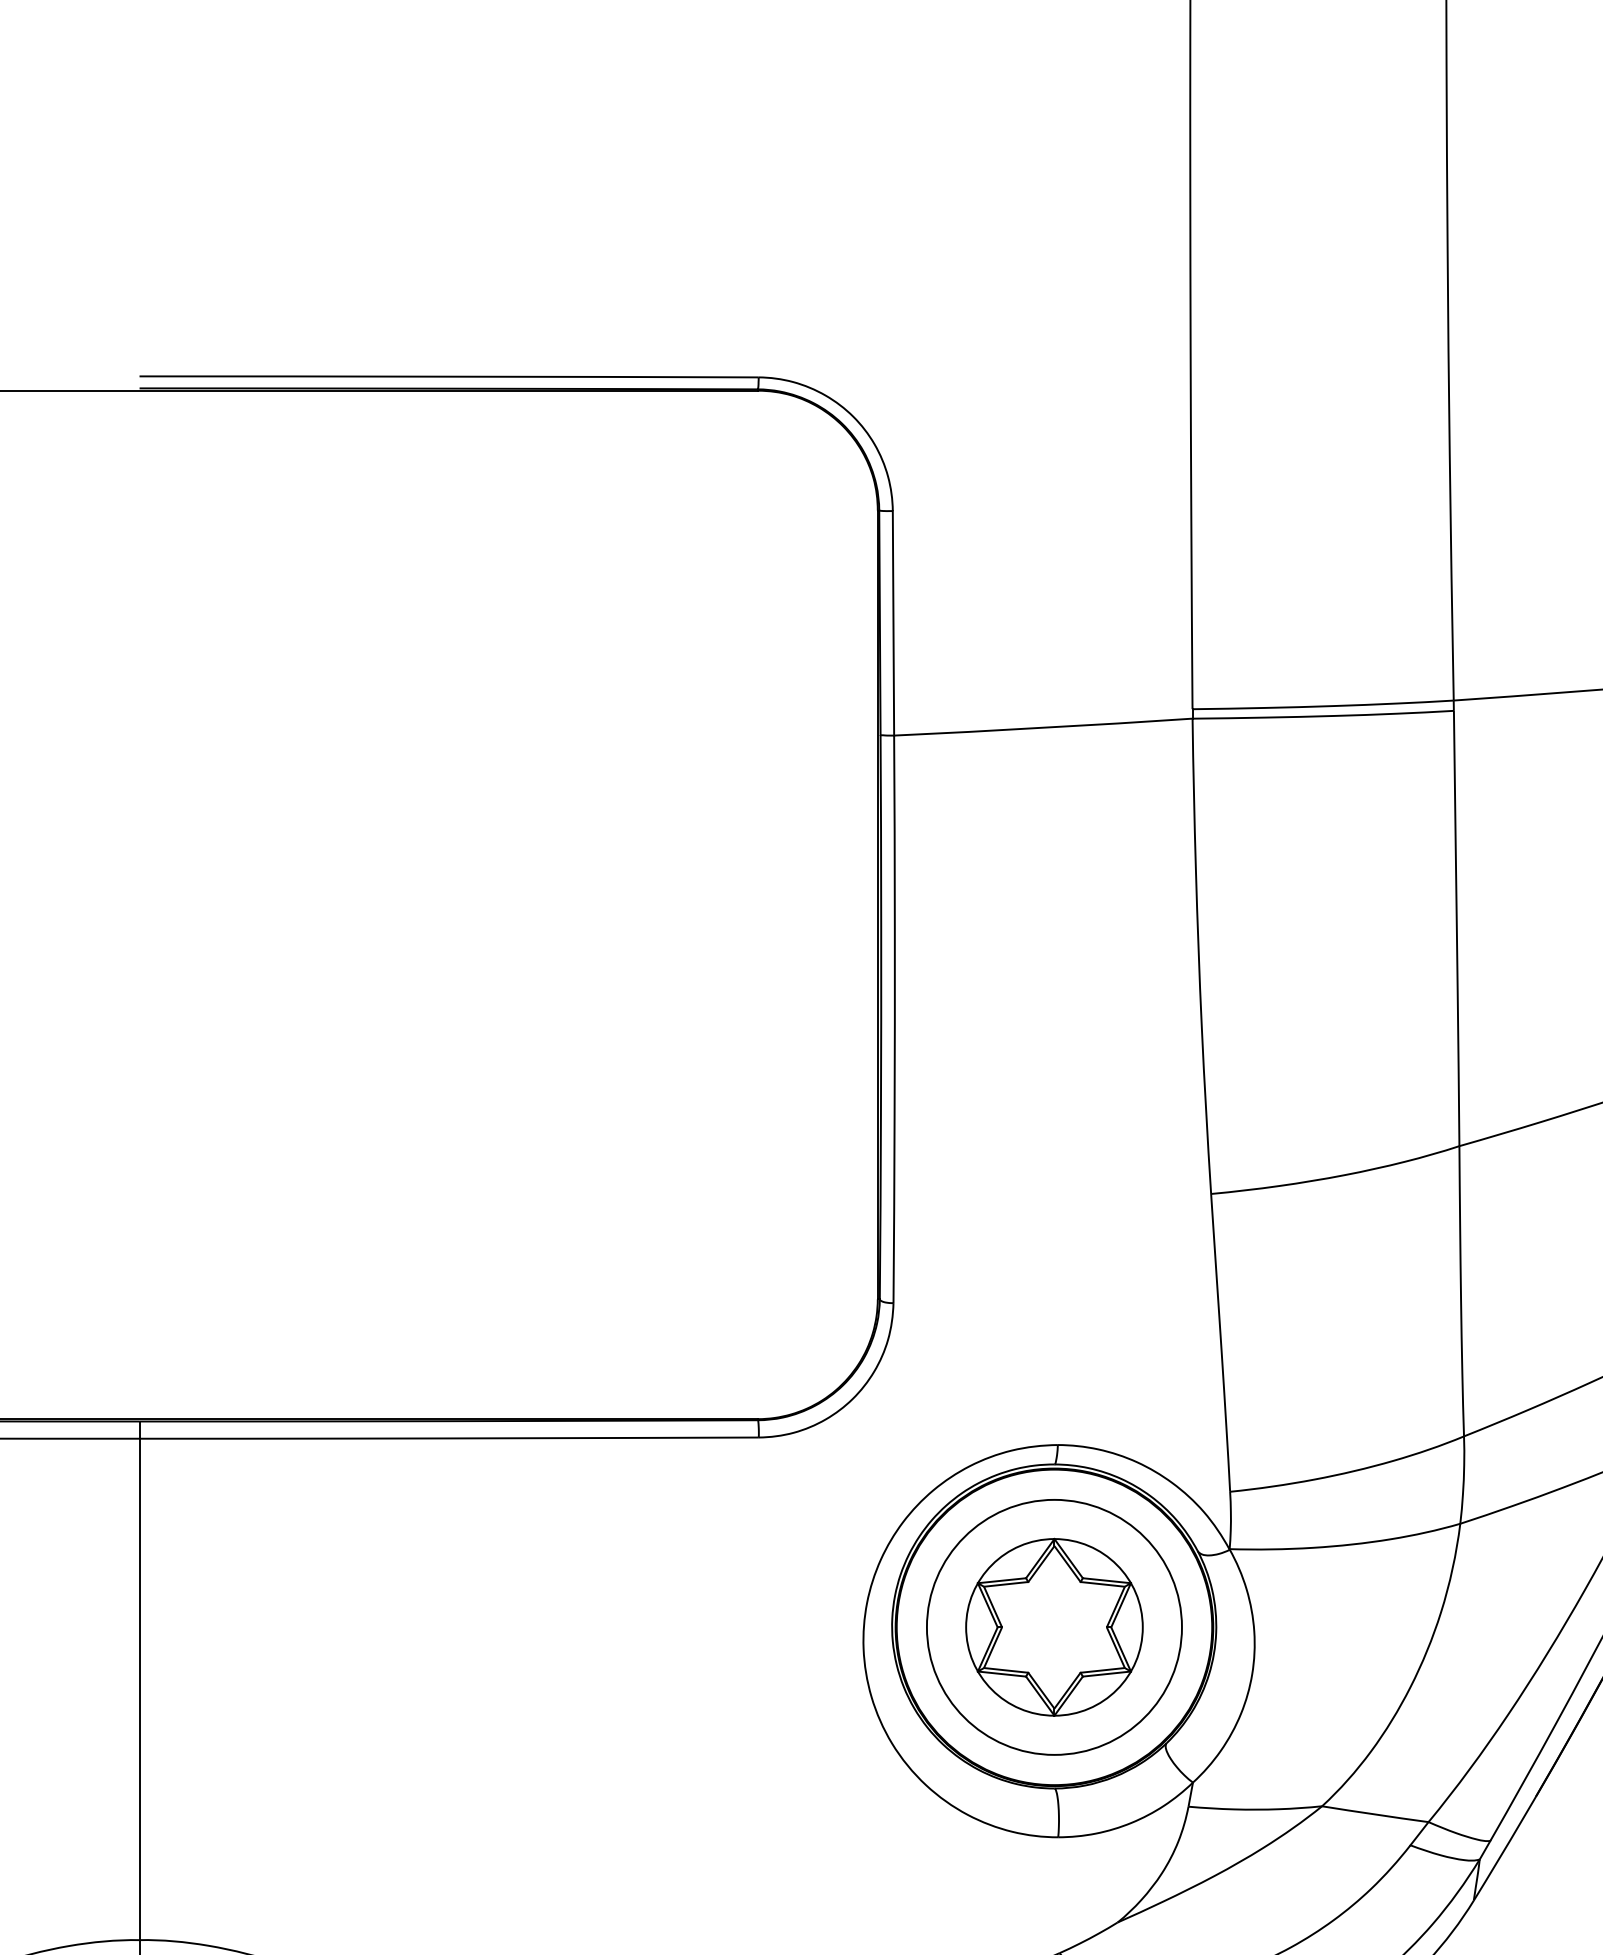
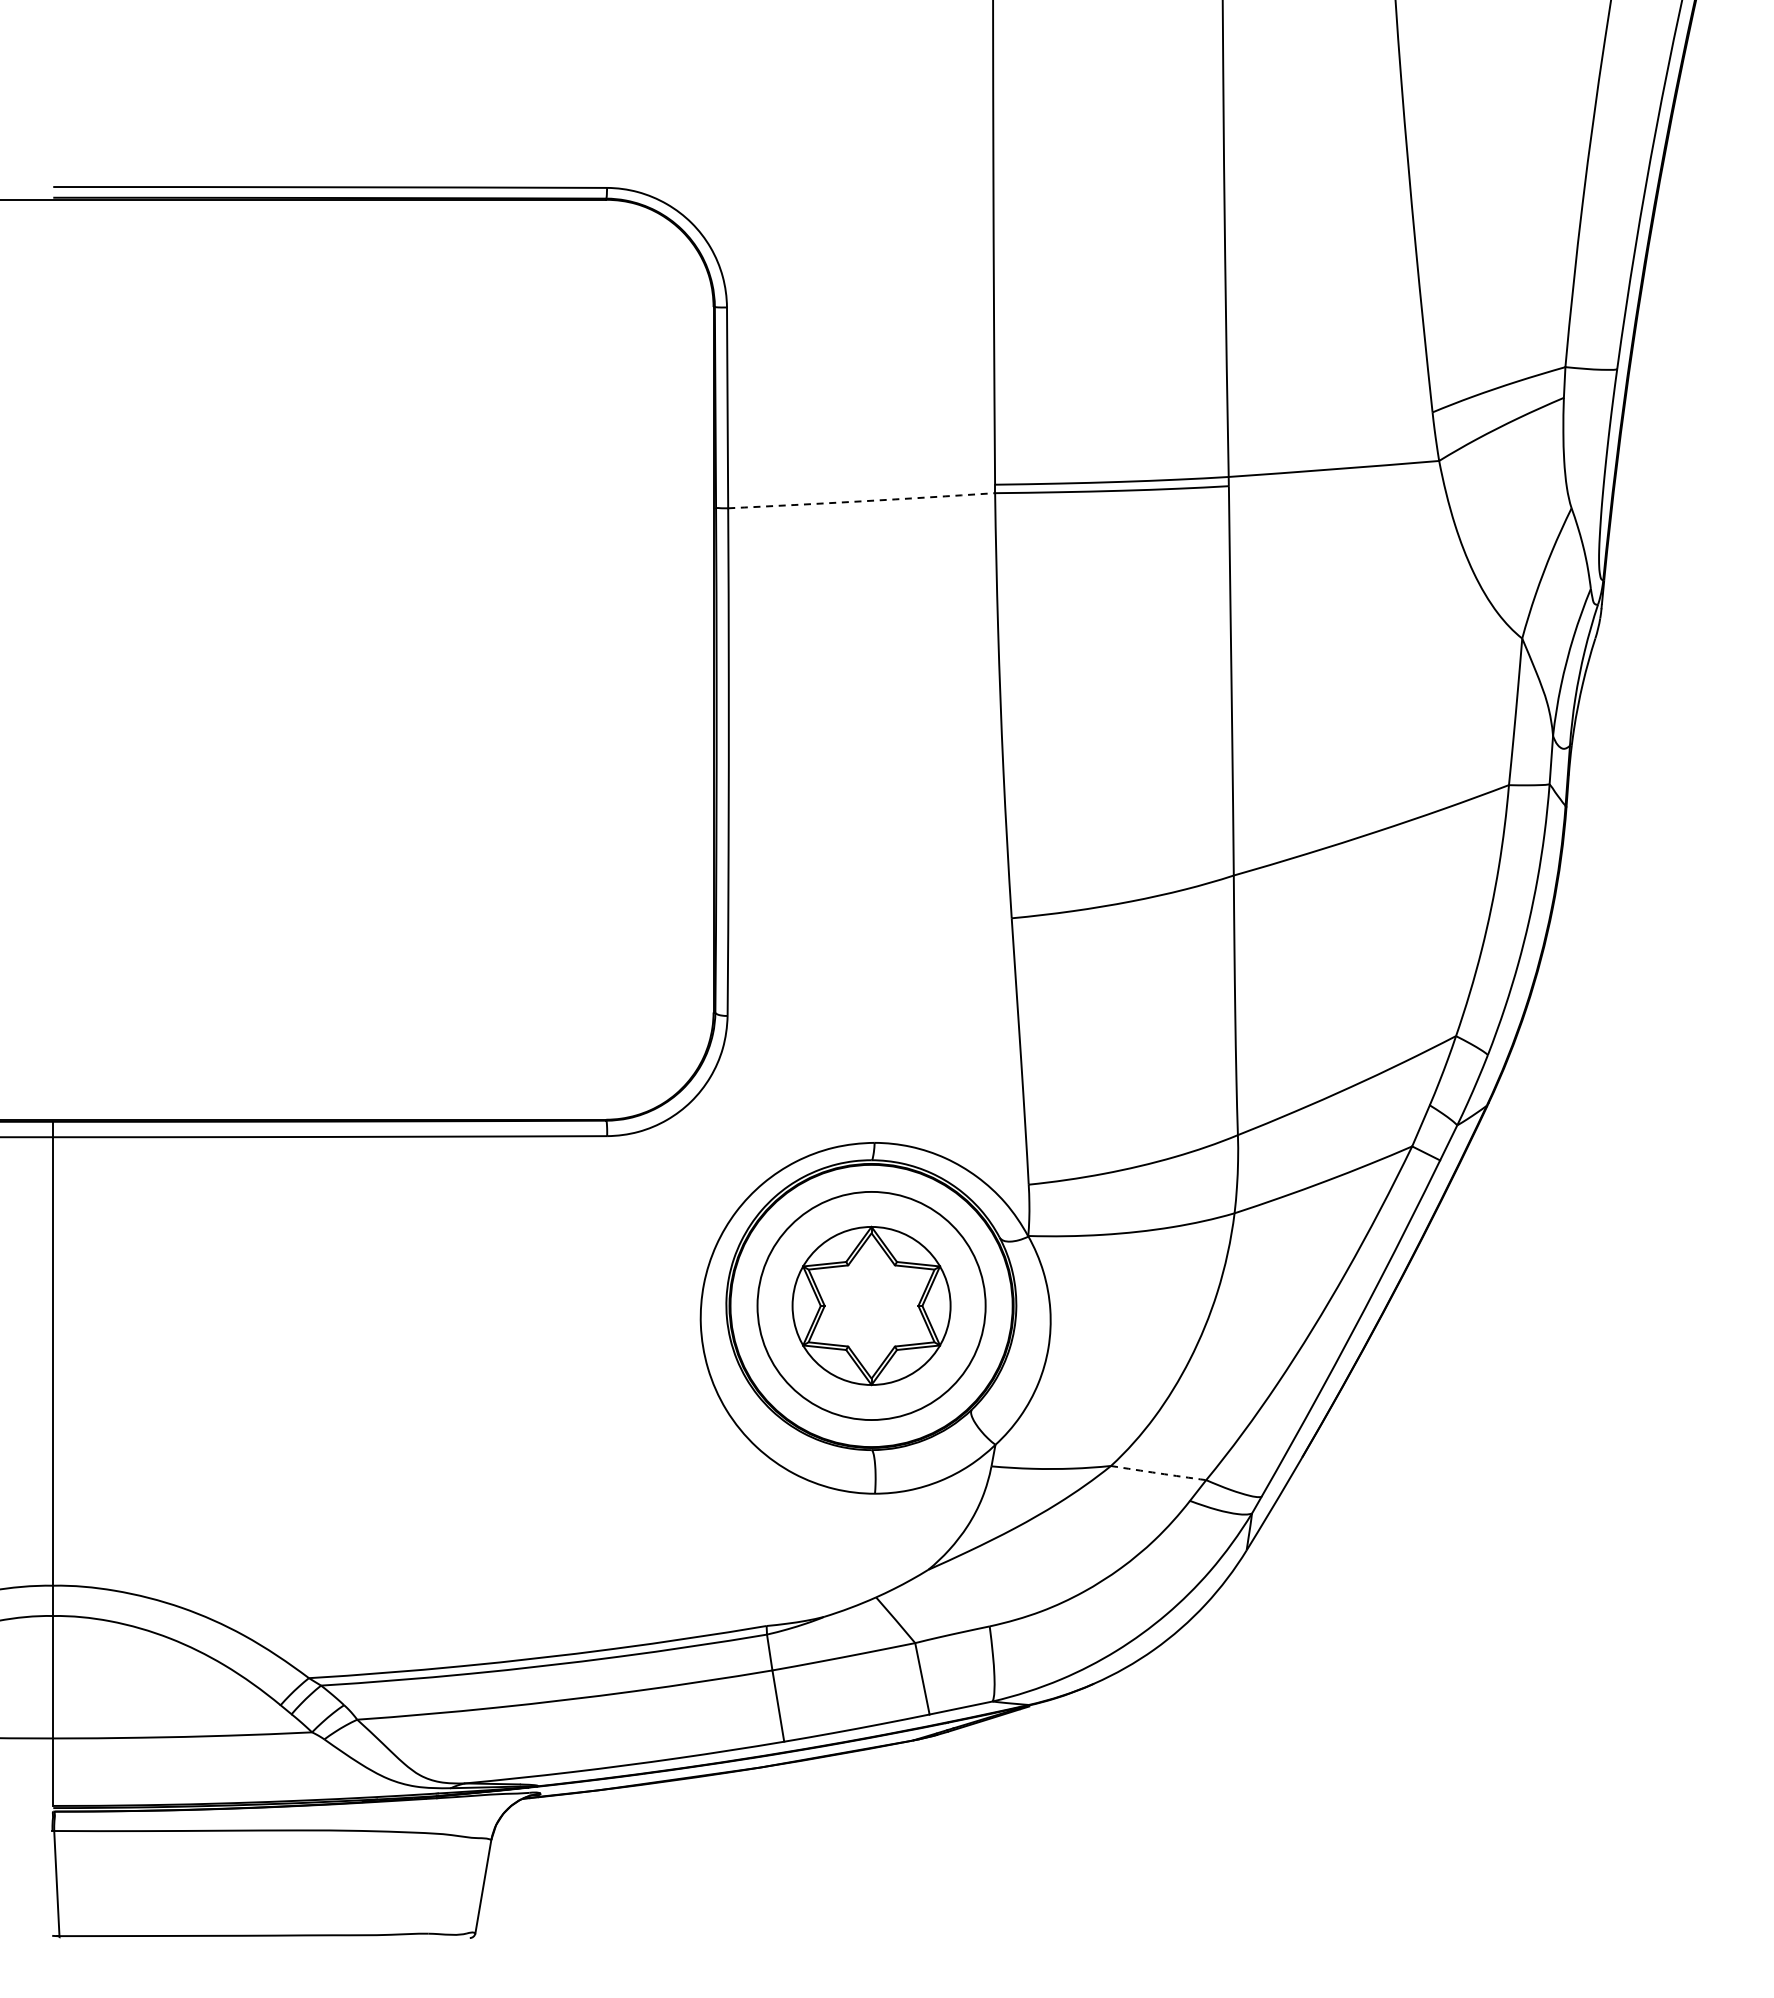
arc: (1043, 727) -> (861, 501), solid -> dashed
arc: (1375, 1814) -> (1158, 1473), solid -> dashed

